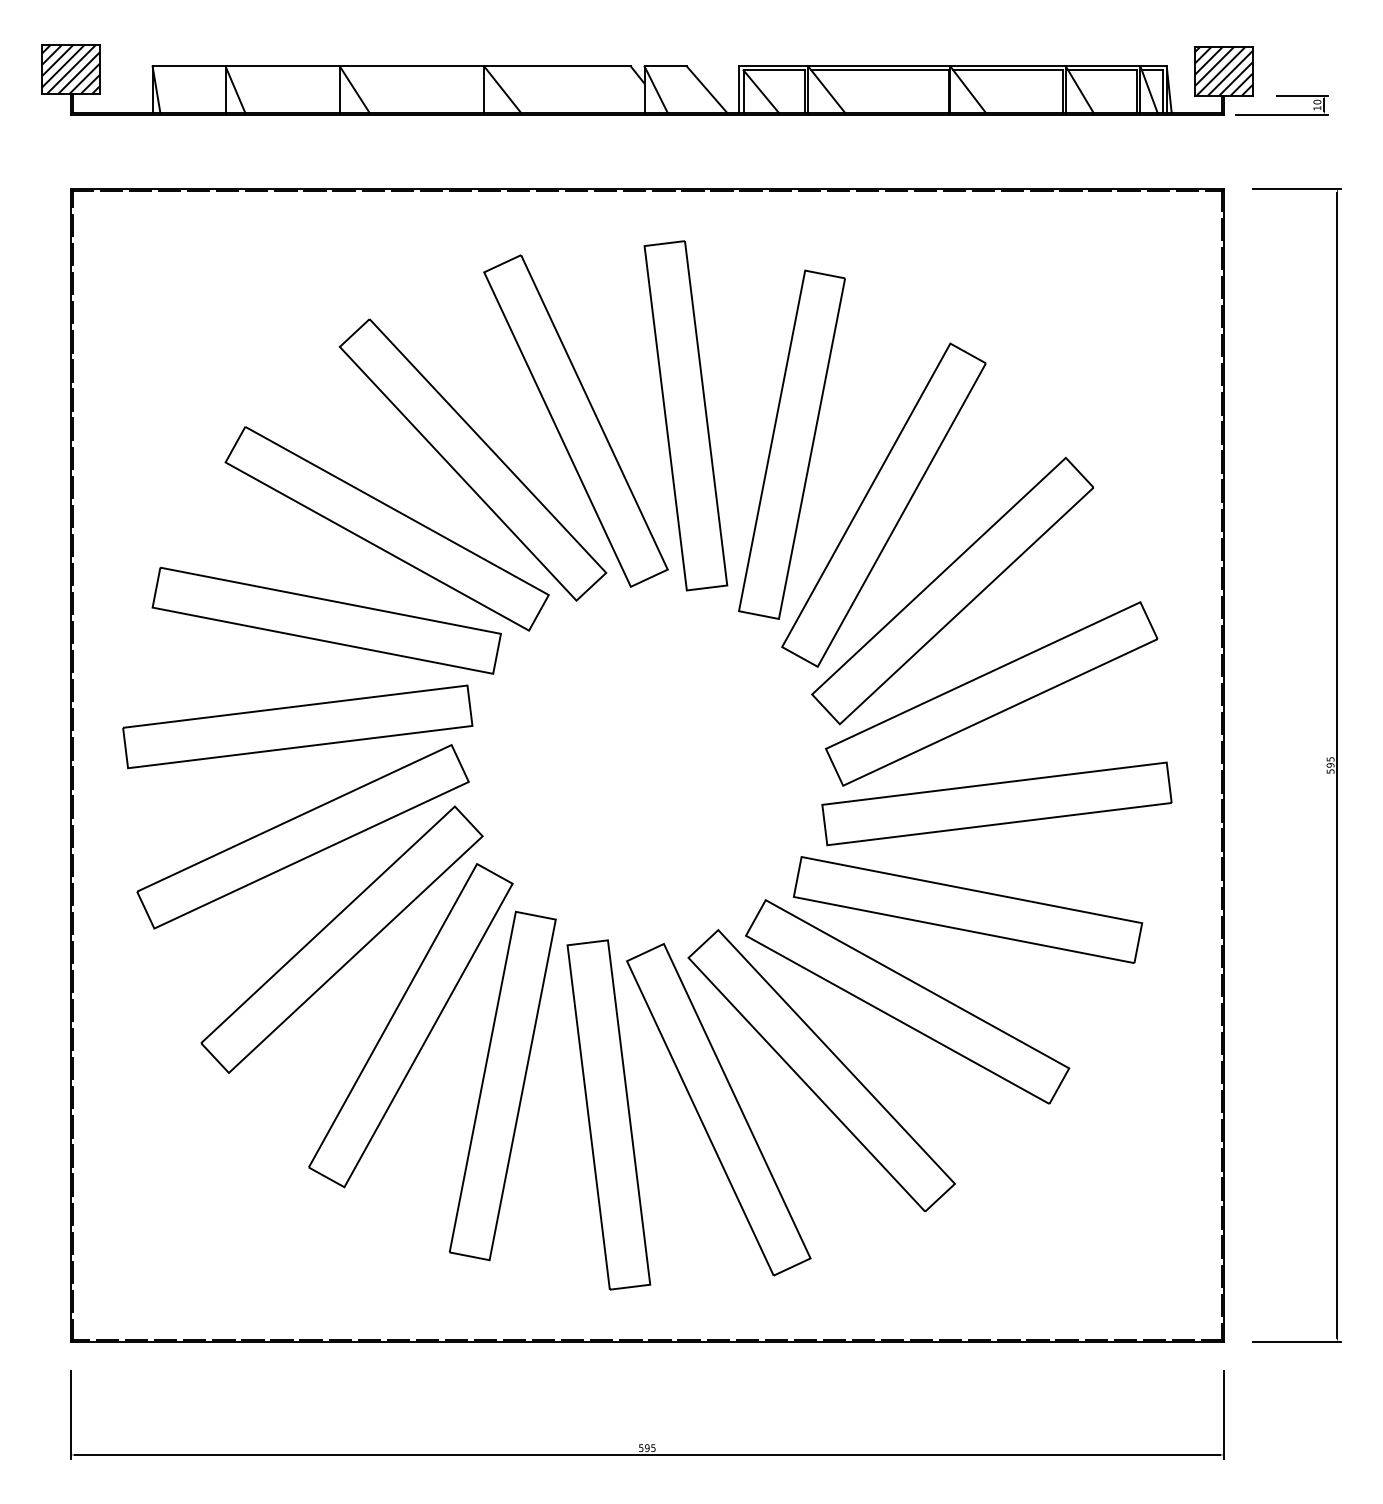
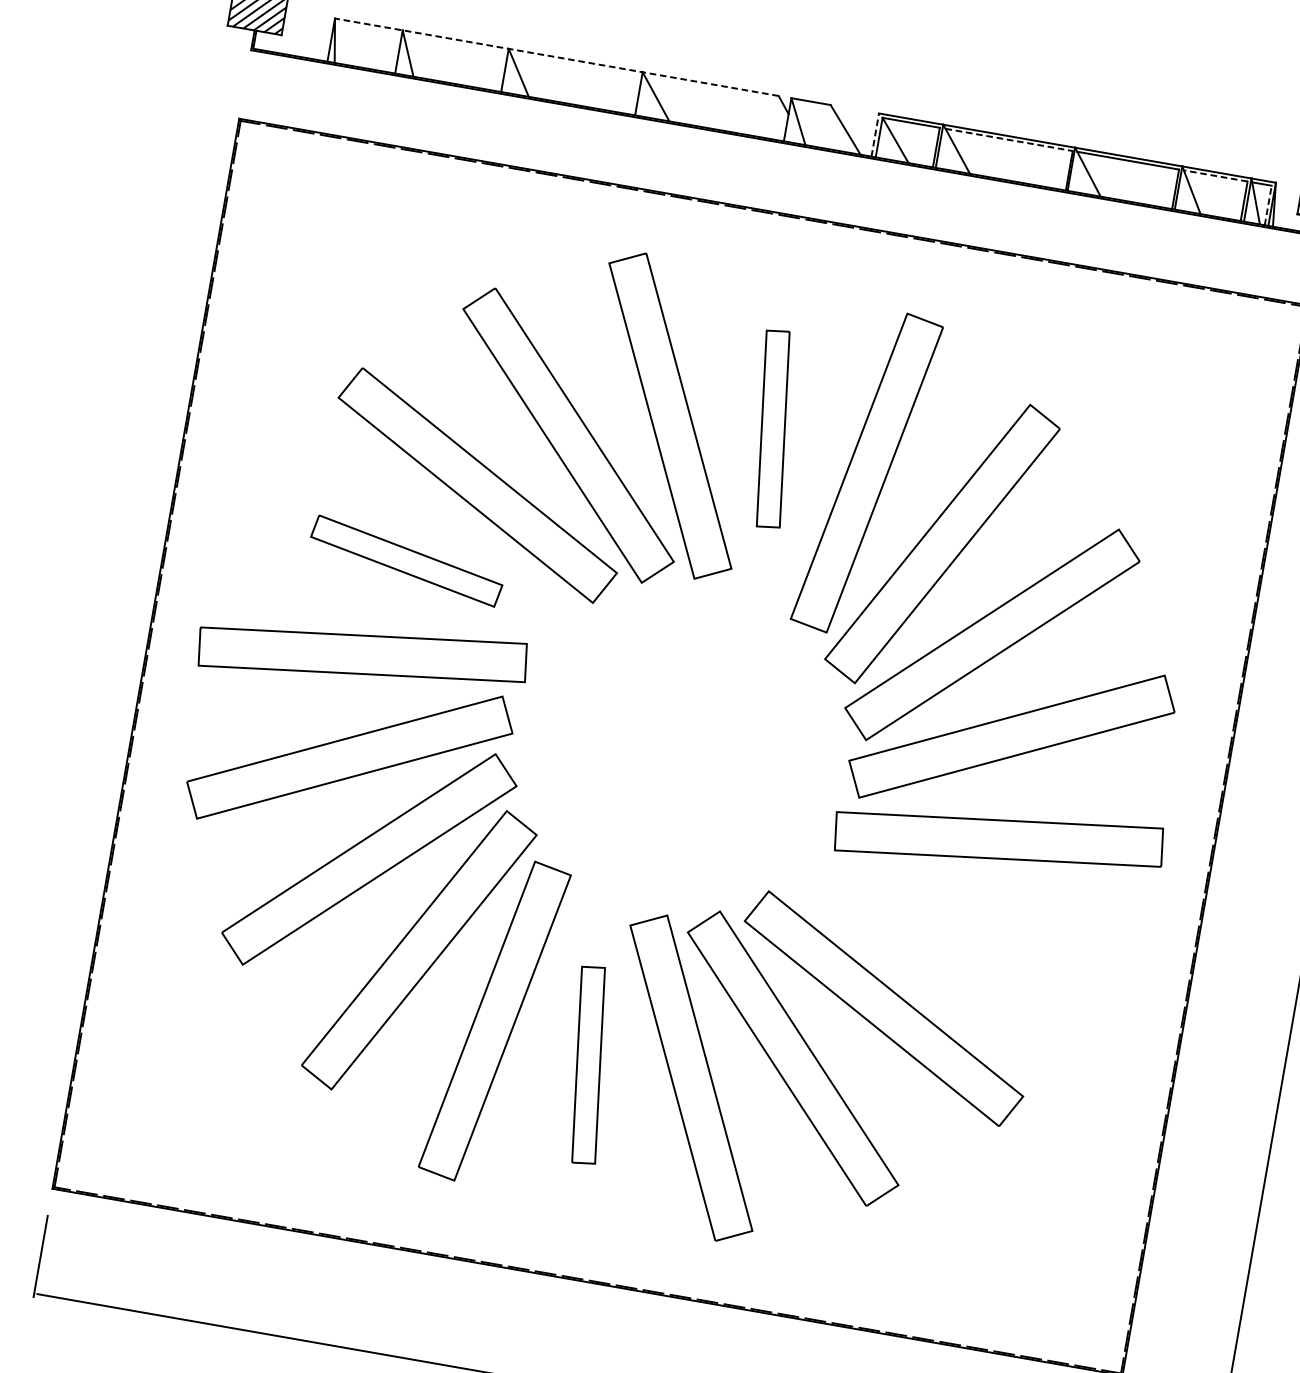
line: (391, 66) -> (556, 57), solid -> dashed
line: (879, 70) -> (1008, 140), solid -> dashed
line: (1102, 70) -> (1215, 176), solid -> dashed
line: (738, 89) -> (874, 134), solid -> dashed
line: (1162, 91) -> (1267, 205), solid -> dashed
part: (685, 415) -> (772, 428), size x0.6
part: (326, 620) -> (406, 560), size x0.6
part: (967, 909) -> (954, 932), removed
part: (608, 1114) -> (588, 1064), size x0.6

